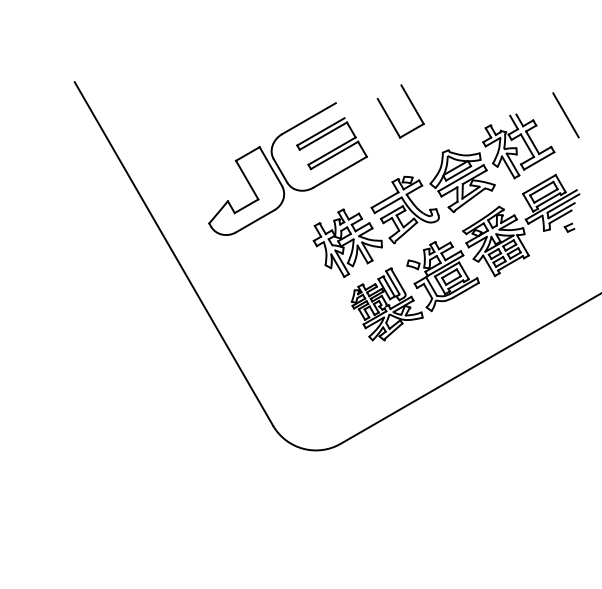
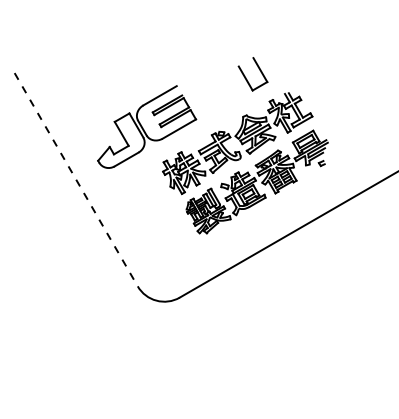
line: (565, 115) -> (319, 93), removed
part: (390, 116) -> (246, 77), moved
line: (174, 255) -> (76, 180), solid -> dashed

